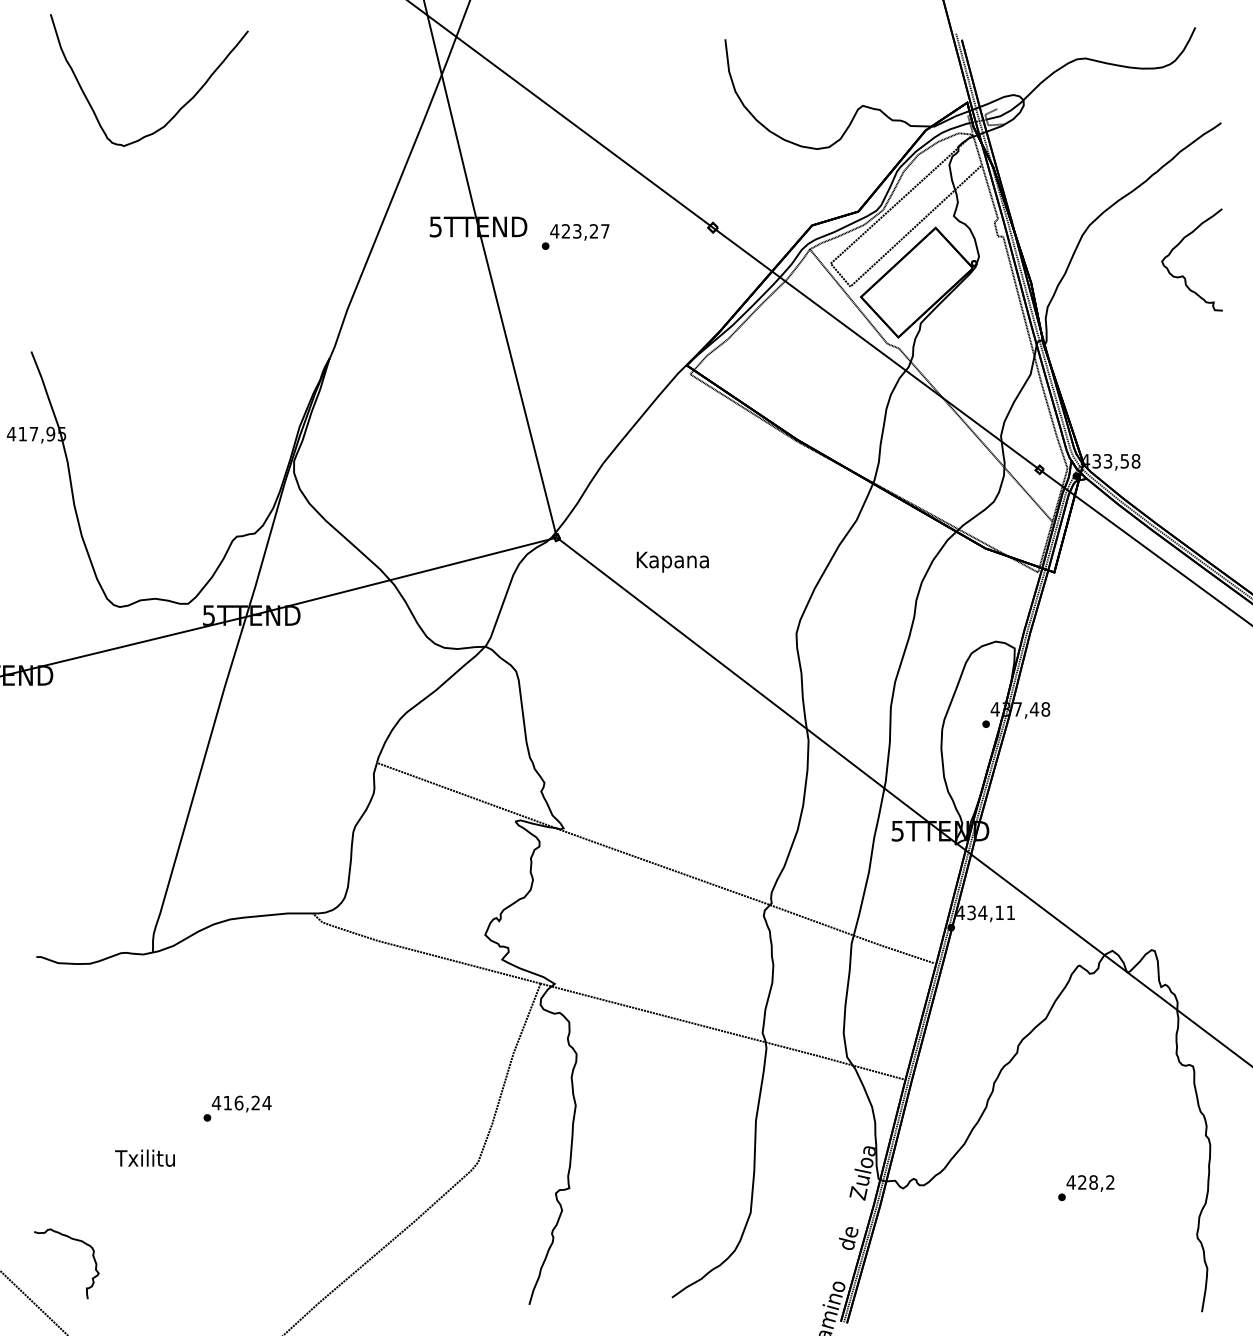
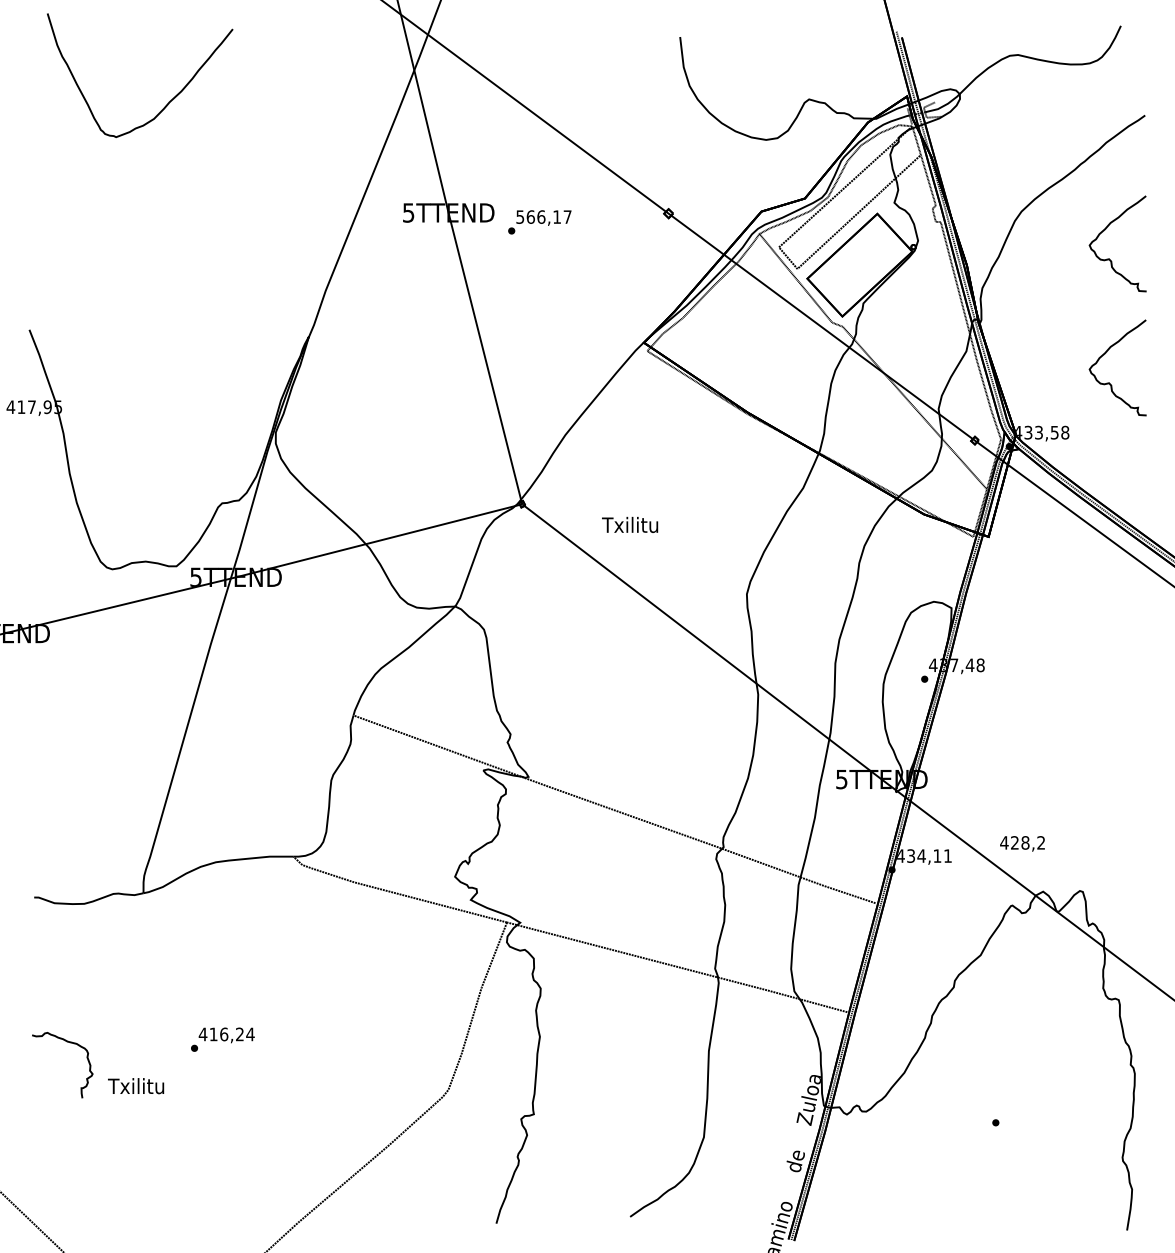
text: (573, 230) -> (537, 216), 423,27 -> 566,17
curve: (1183, 407) -> (1109, 382), added
text: (672, 561) -> (630, 526), Kapana -> Txilitu
text: (1090, 1183) -> (1022, 843), moved
curve: (70, 1239) -> (66, 1042), moved

